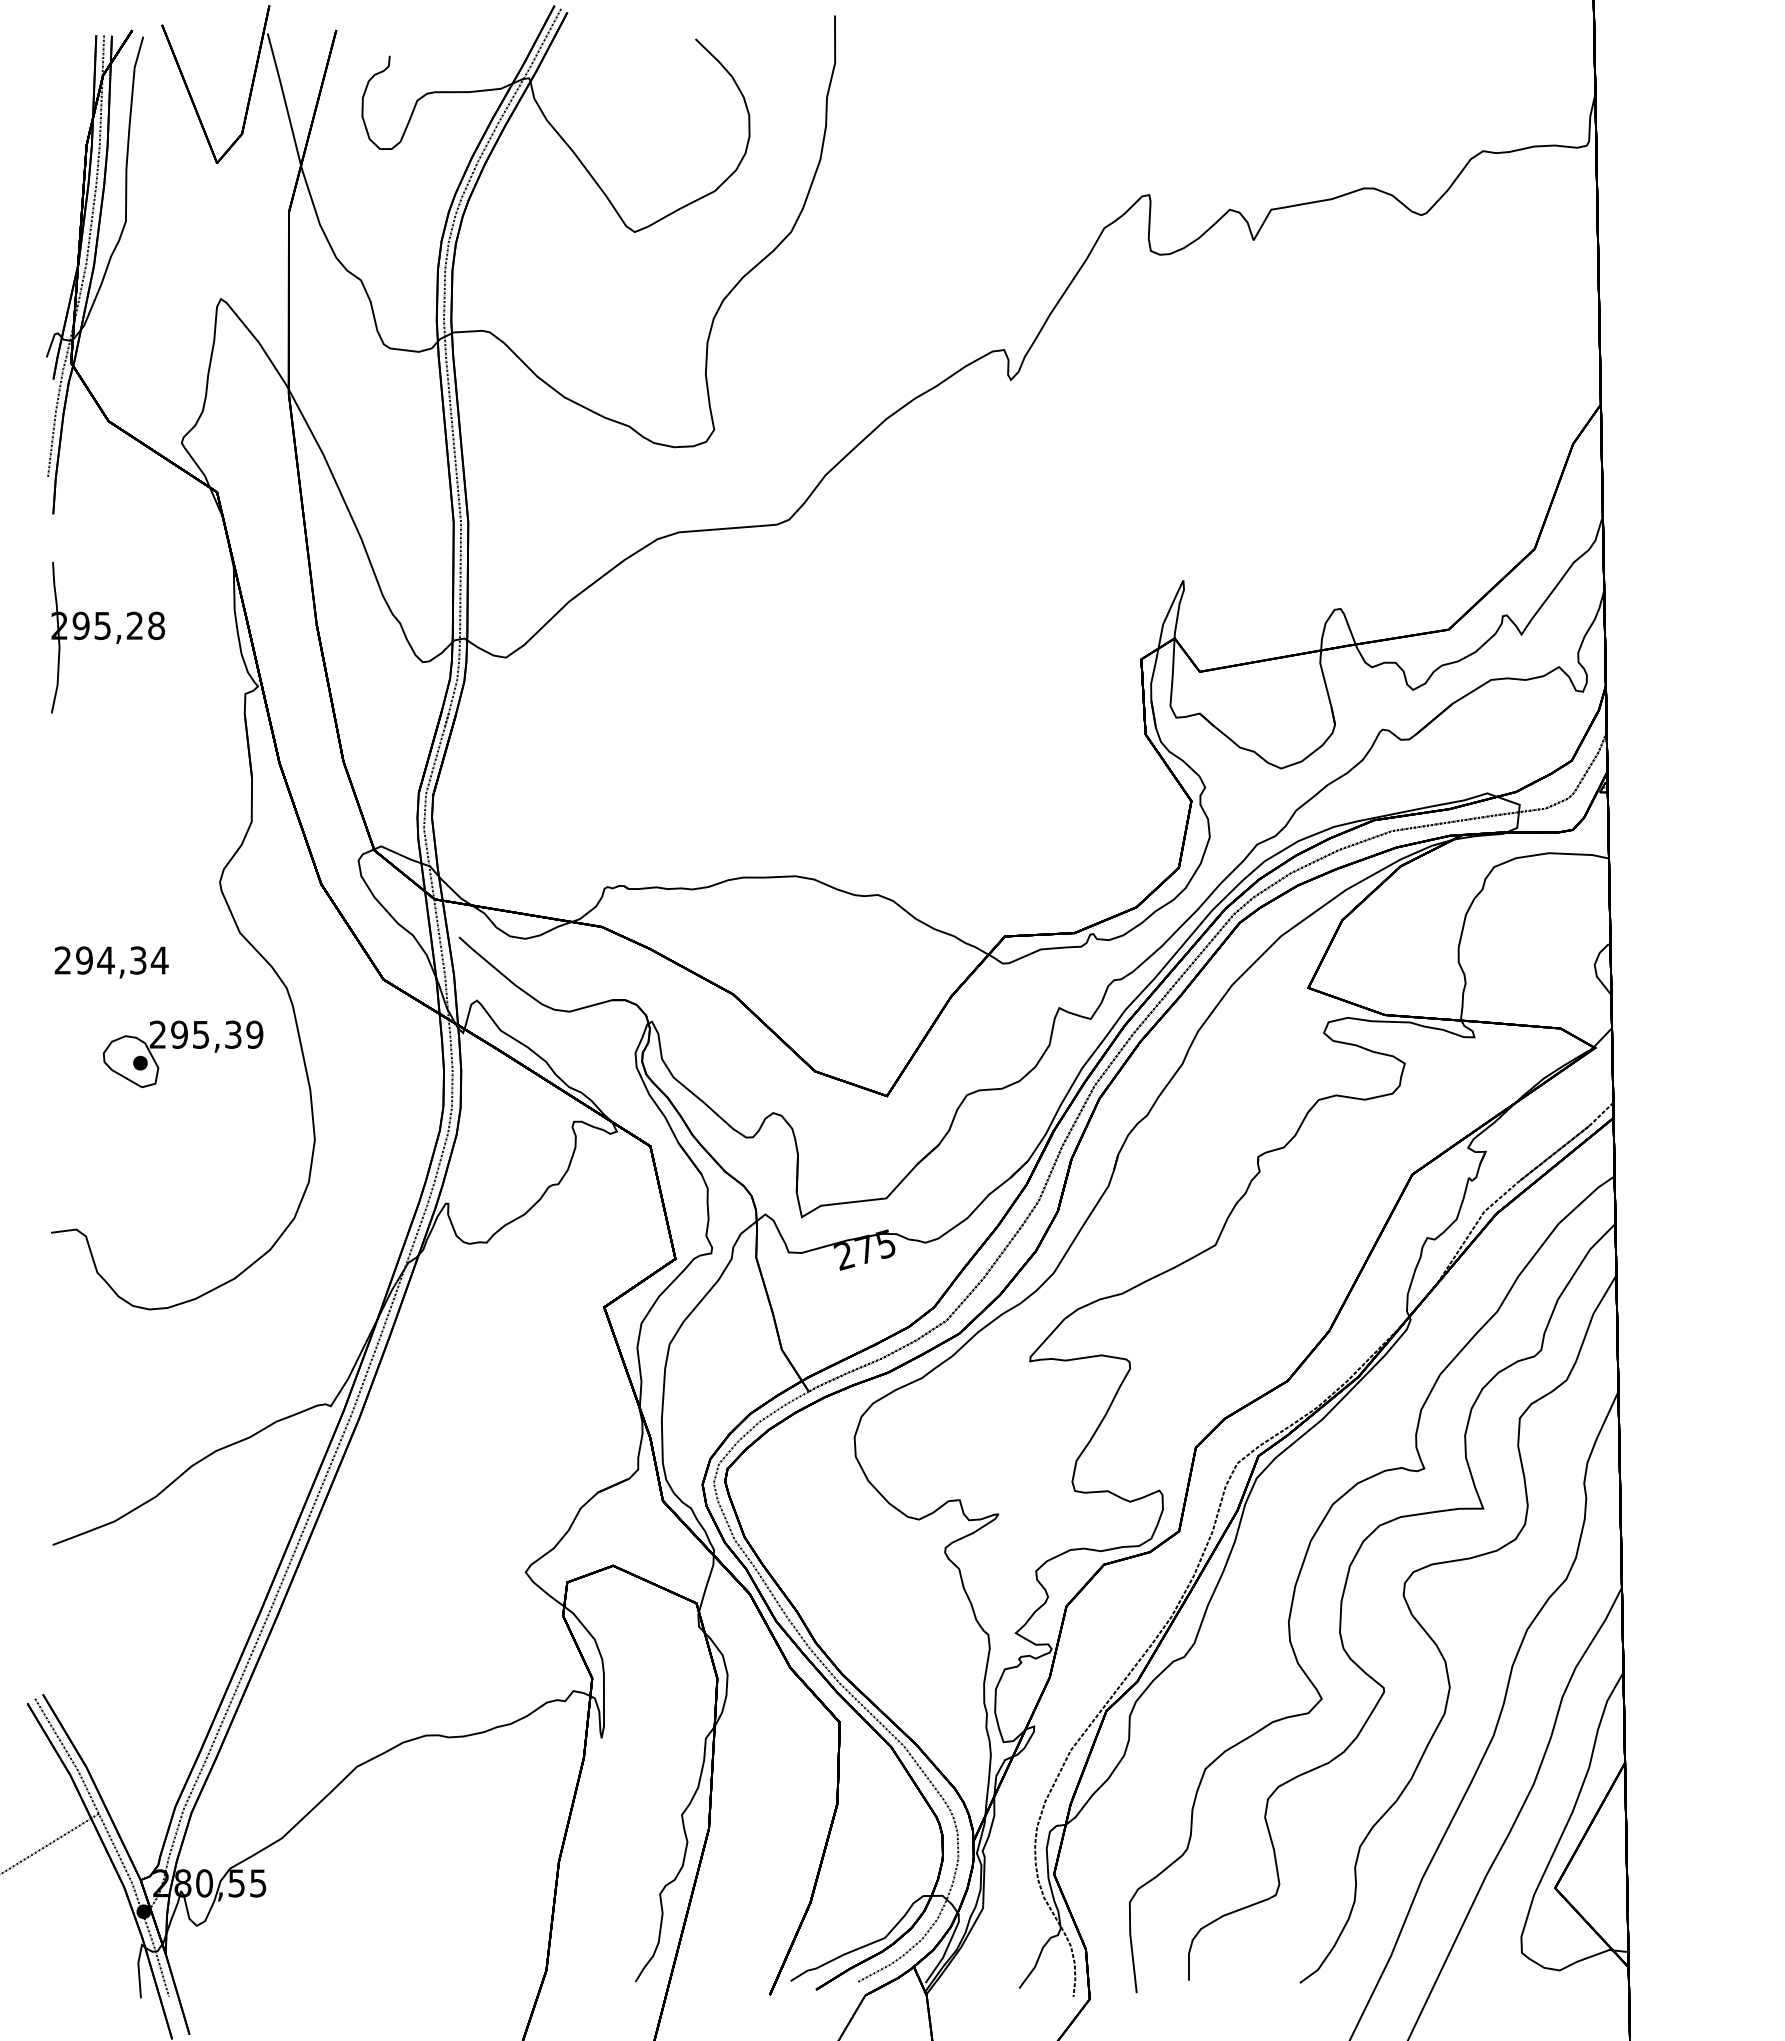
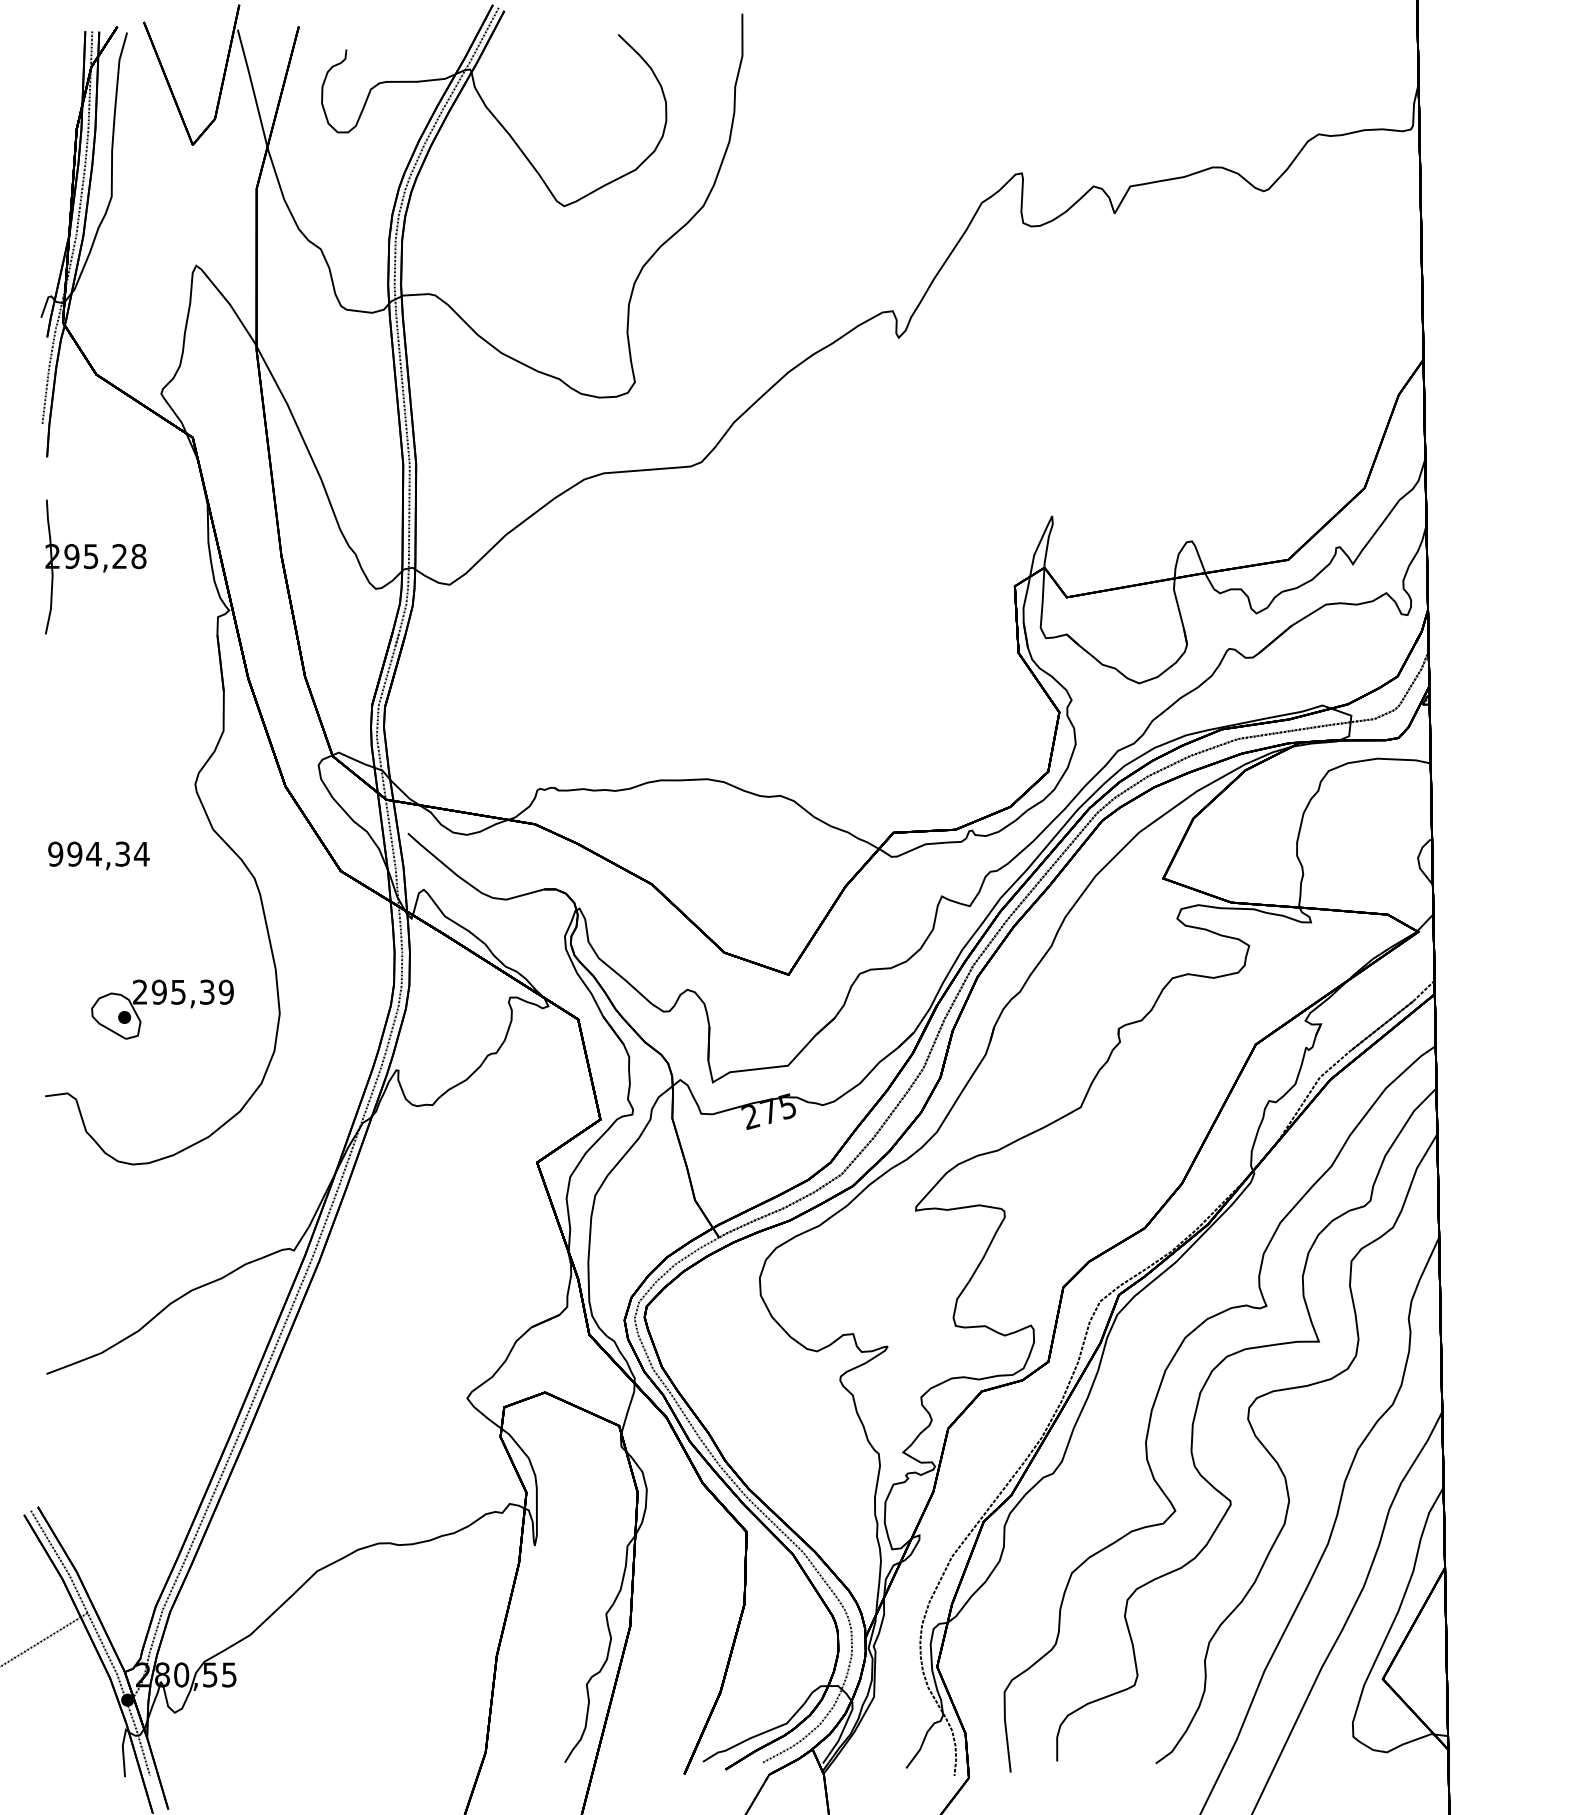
text: (62, 960) -> (55, 854), 294,34 -> 994,34
part: (181, 1048) -> (161, 1004), moved

